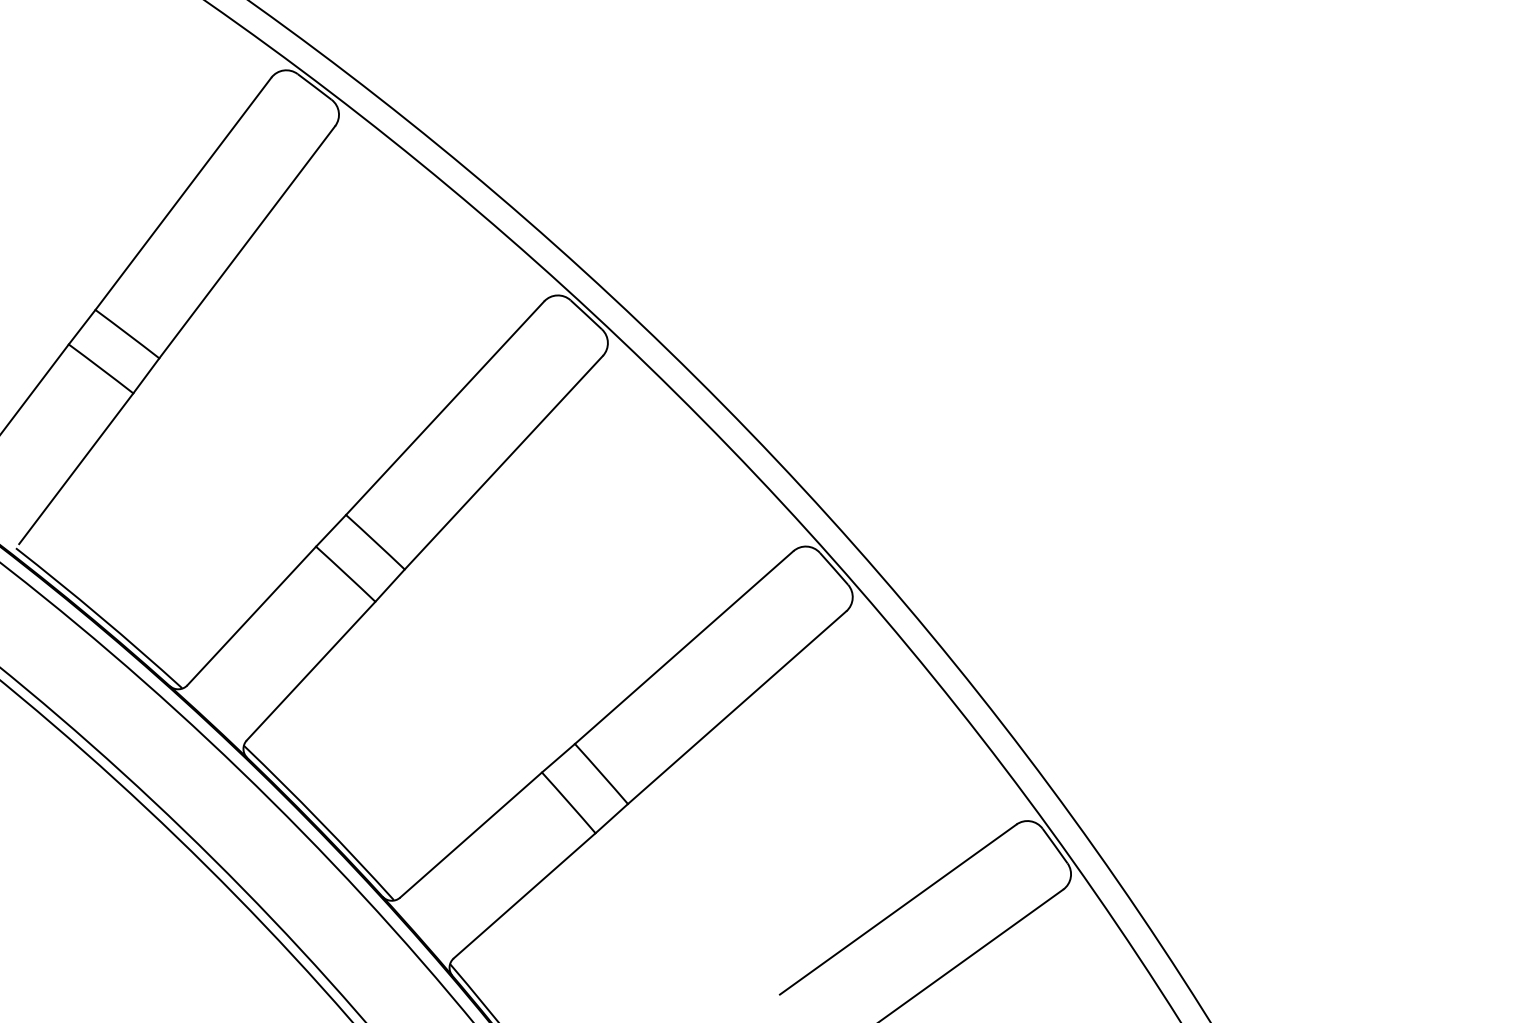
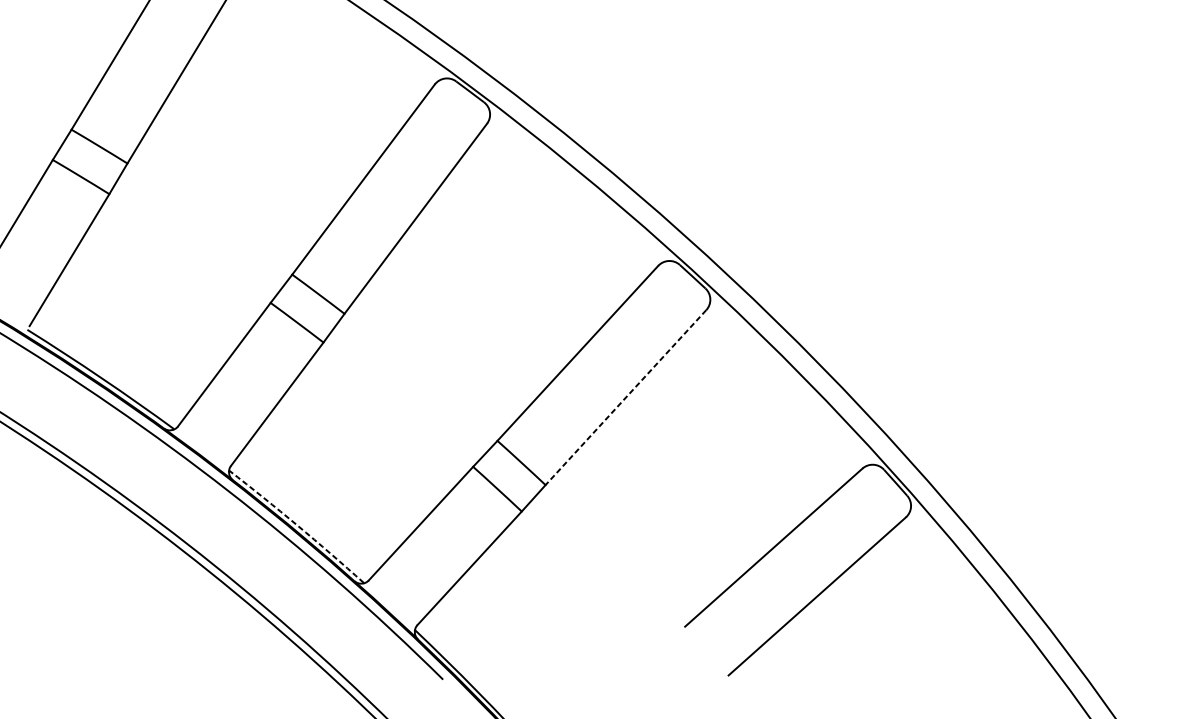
line: (737, 707) -> (626, 397), solid -> dashed
arc: (320, 821) -> (297, 525), solid -> dashed

